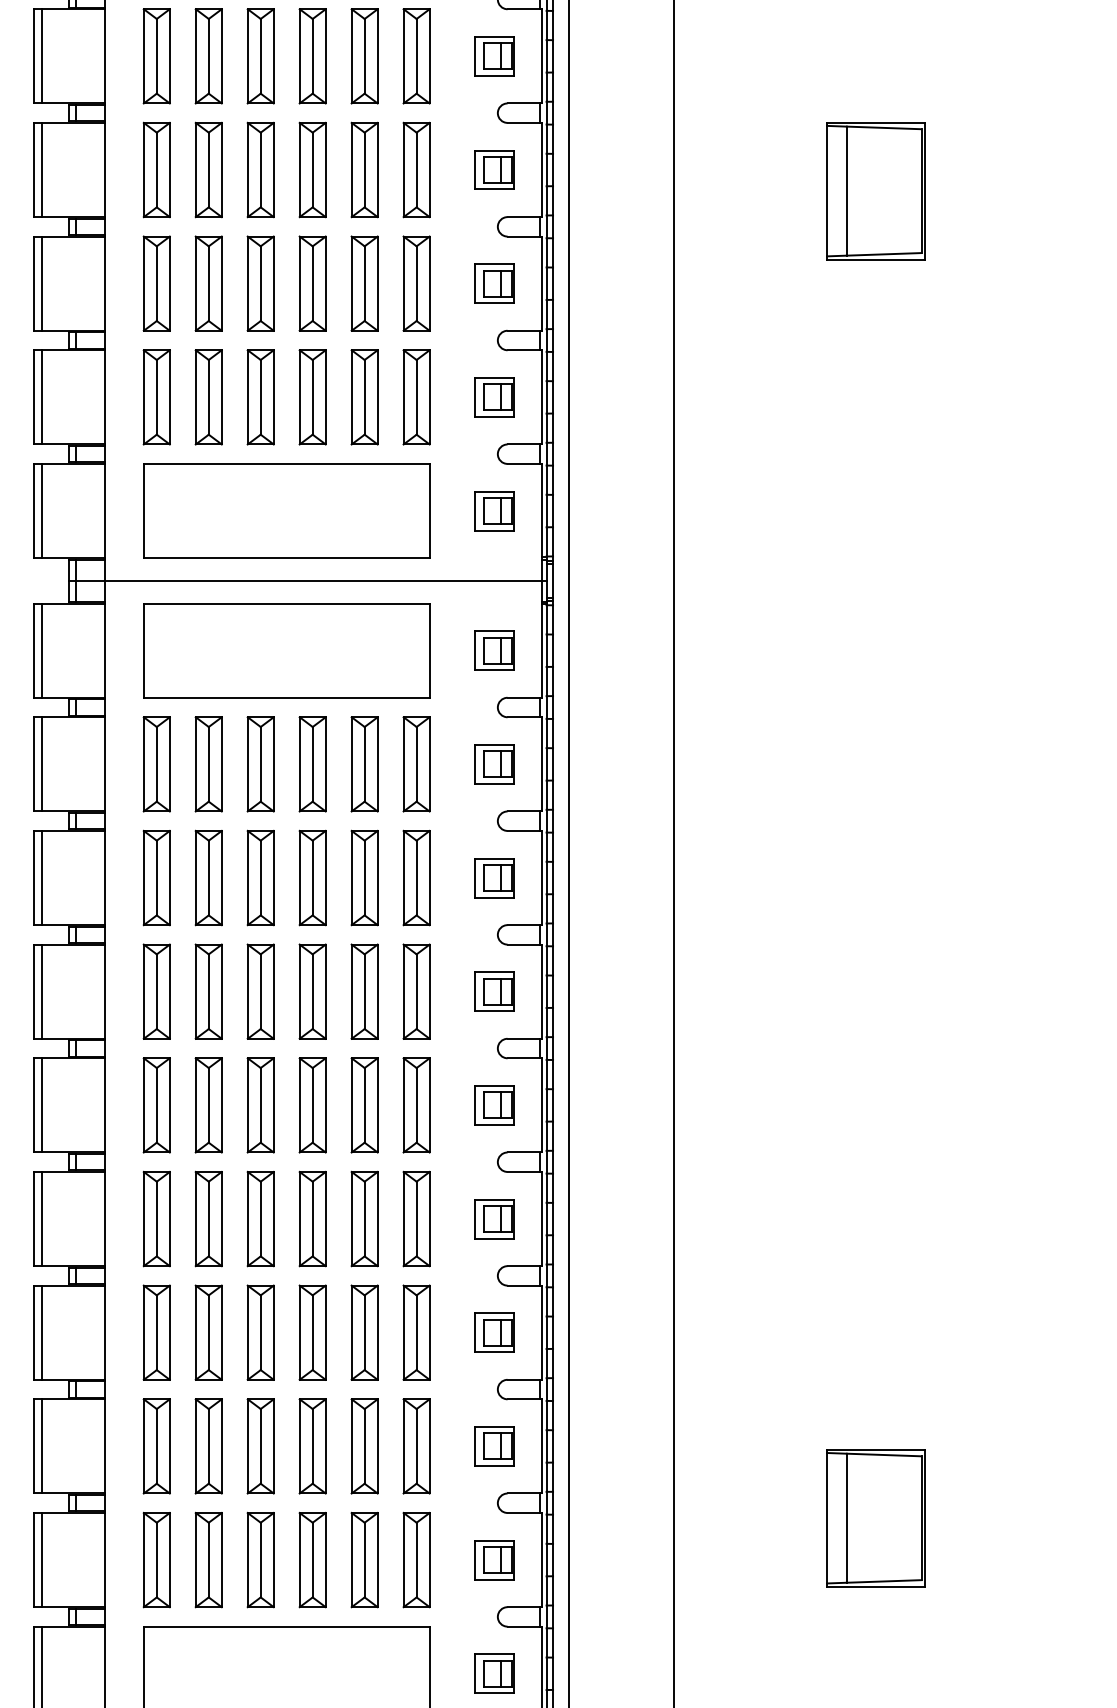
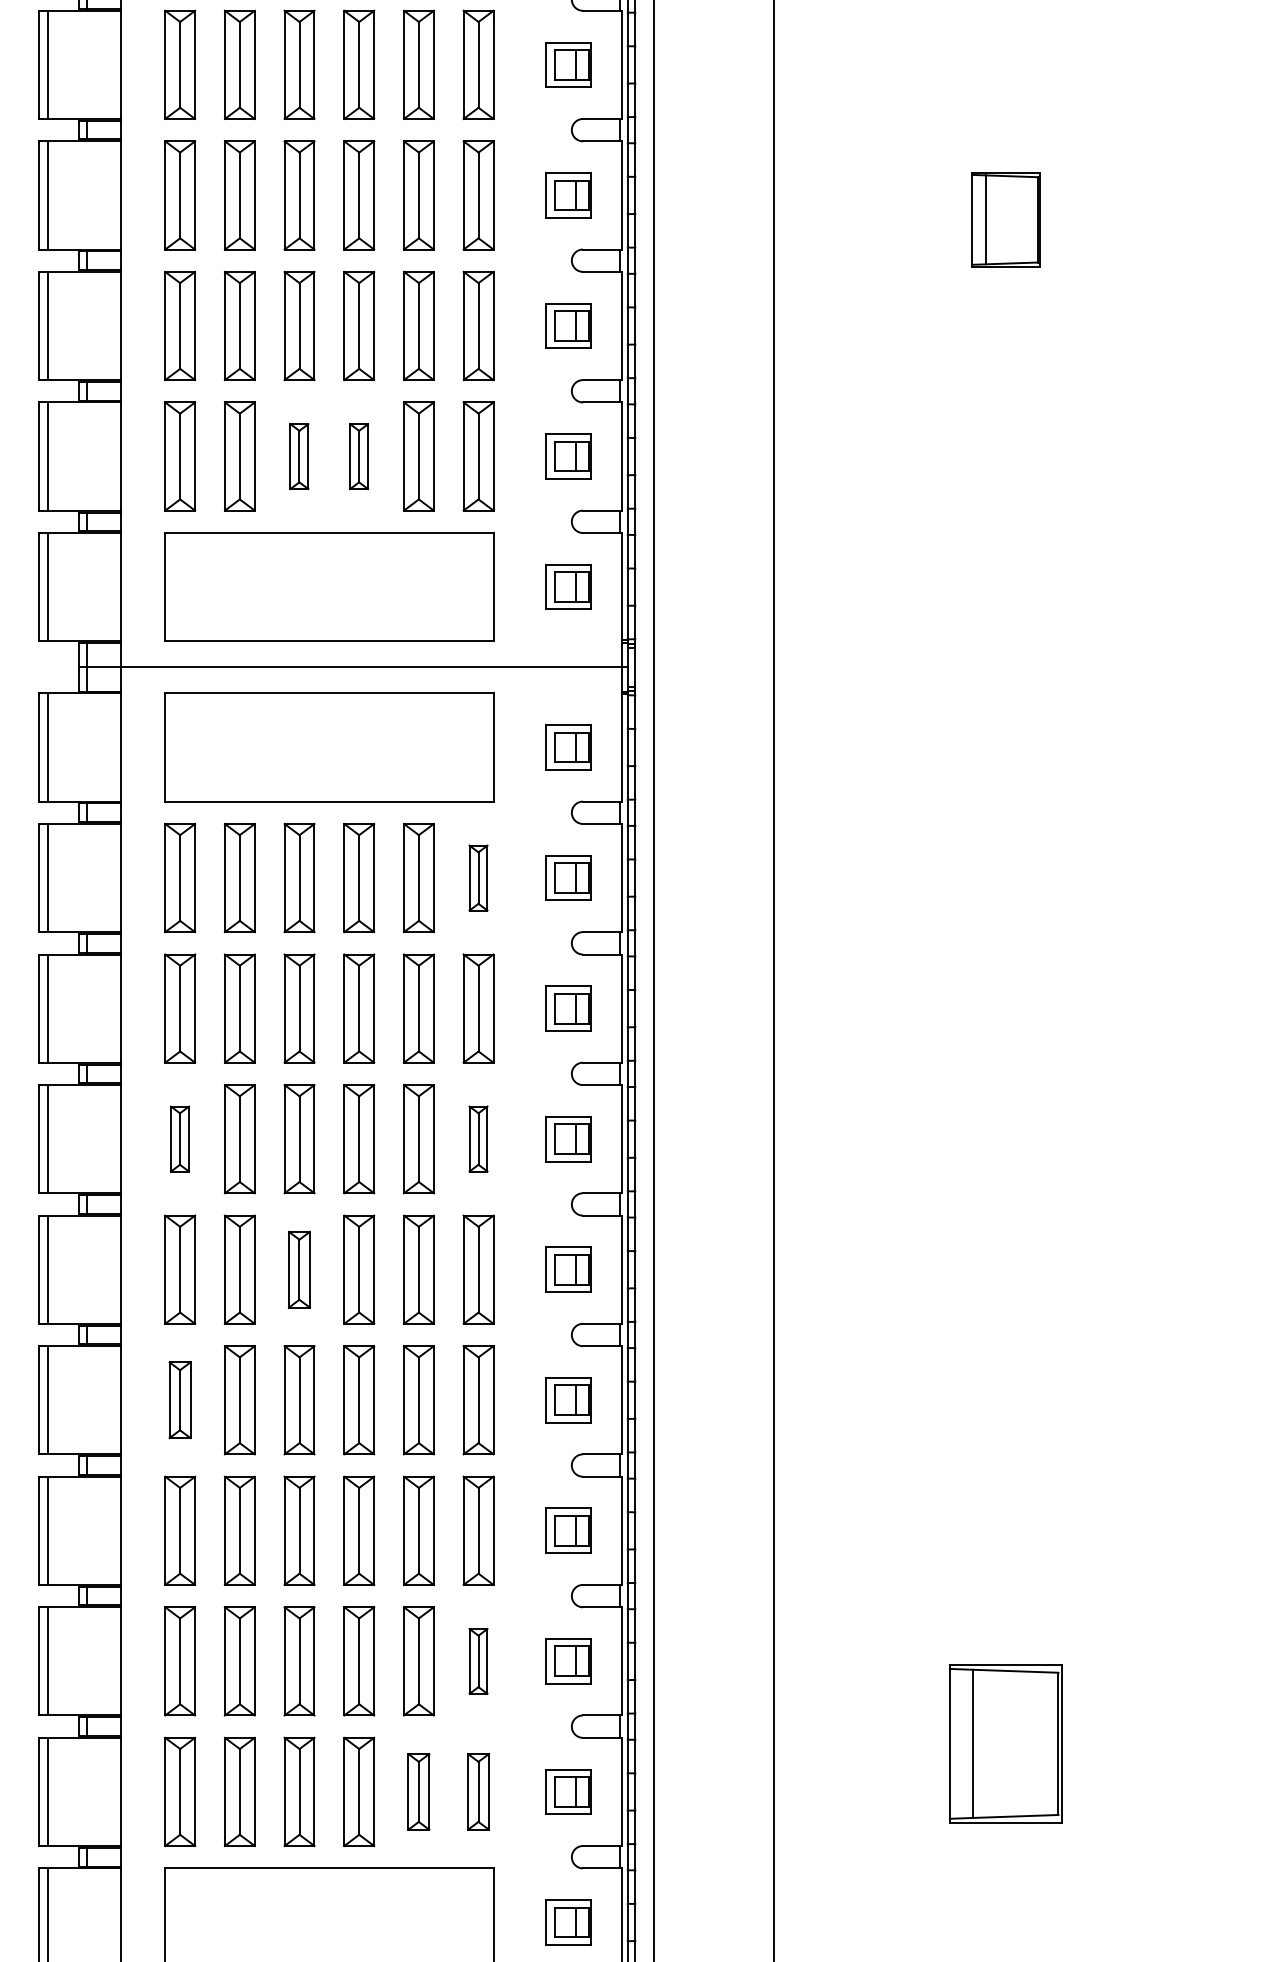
part: (875, 191) -> (1005, 220), size x0.6
part: (260, 397) -> (299, 456), size x0.6
part: (312, 397) -> (358, 456), size x0.6
part: (416, 764) -> (478, 878), size x0.6
part: (156, 991) -> (179, 1138), size x0.6
part: (416, 991) -> (478, 1138), size x0.6
part: (260, 1105) -> (299, 1269), size x0.7
part: (156, 1218) -> (179, 1399), size x0.7
part: (416, 1446) -> (478, 1661), size x0.6
part: (364, 1559) -> (418, 1791), size x0.7
part: (416, 1559) -> (478, 1791), size x0.7

